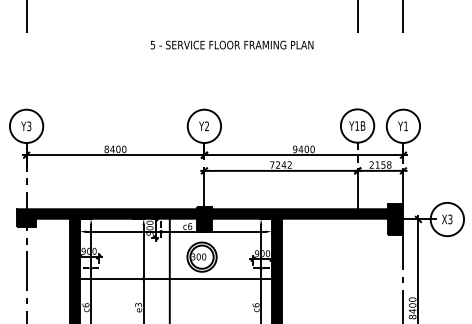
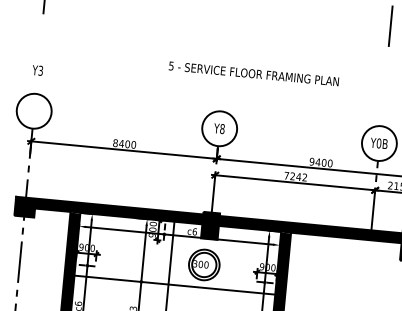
text: (231, 44) -> (253, 73), moved
text: (357, 125) -> (379, 142), Y1B -> Y0B
text: (26, 126) -> (37, 70), moved
text: (207, 126) -> (222, 129), Y2 -> Y8

